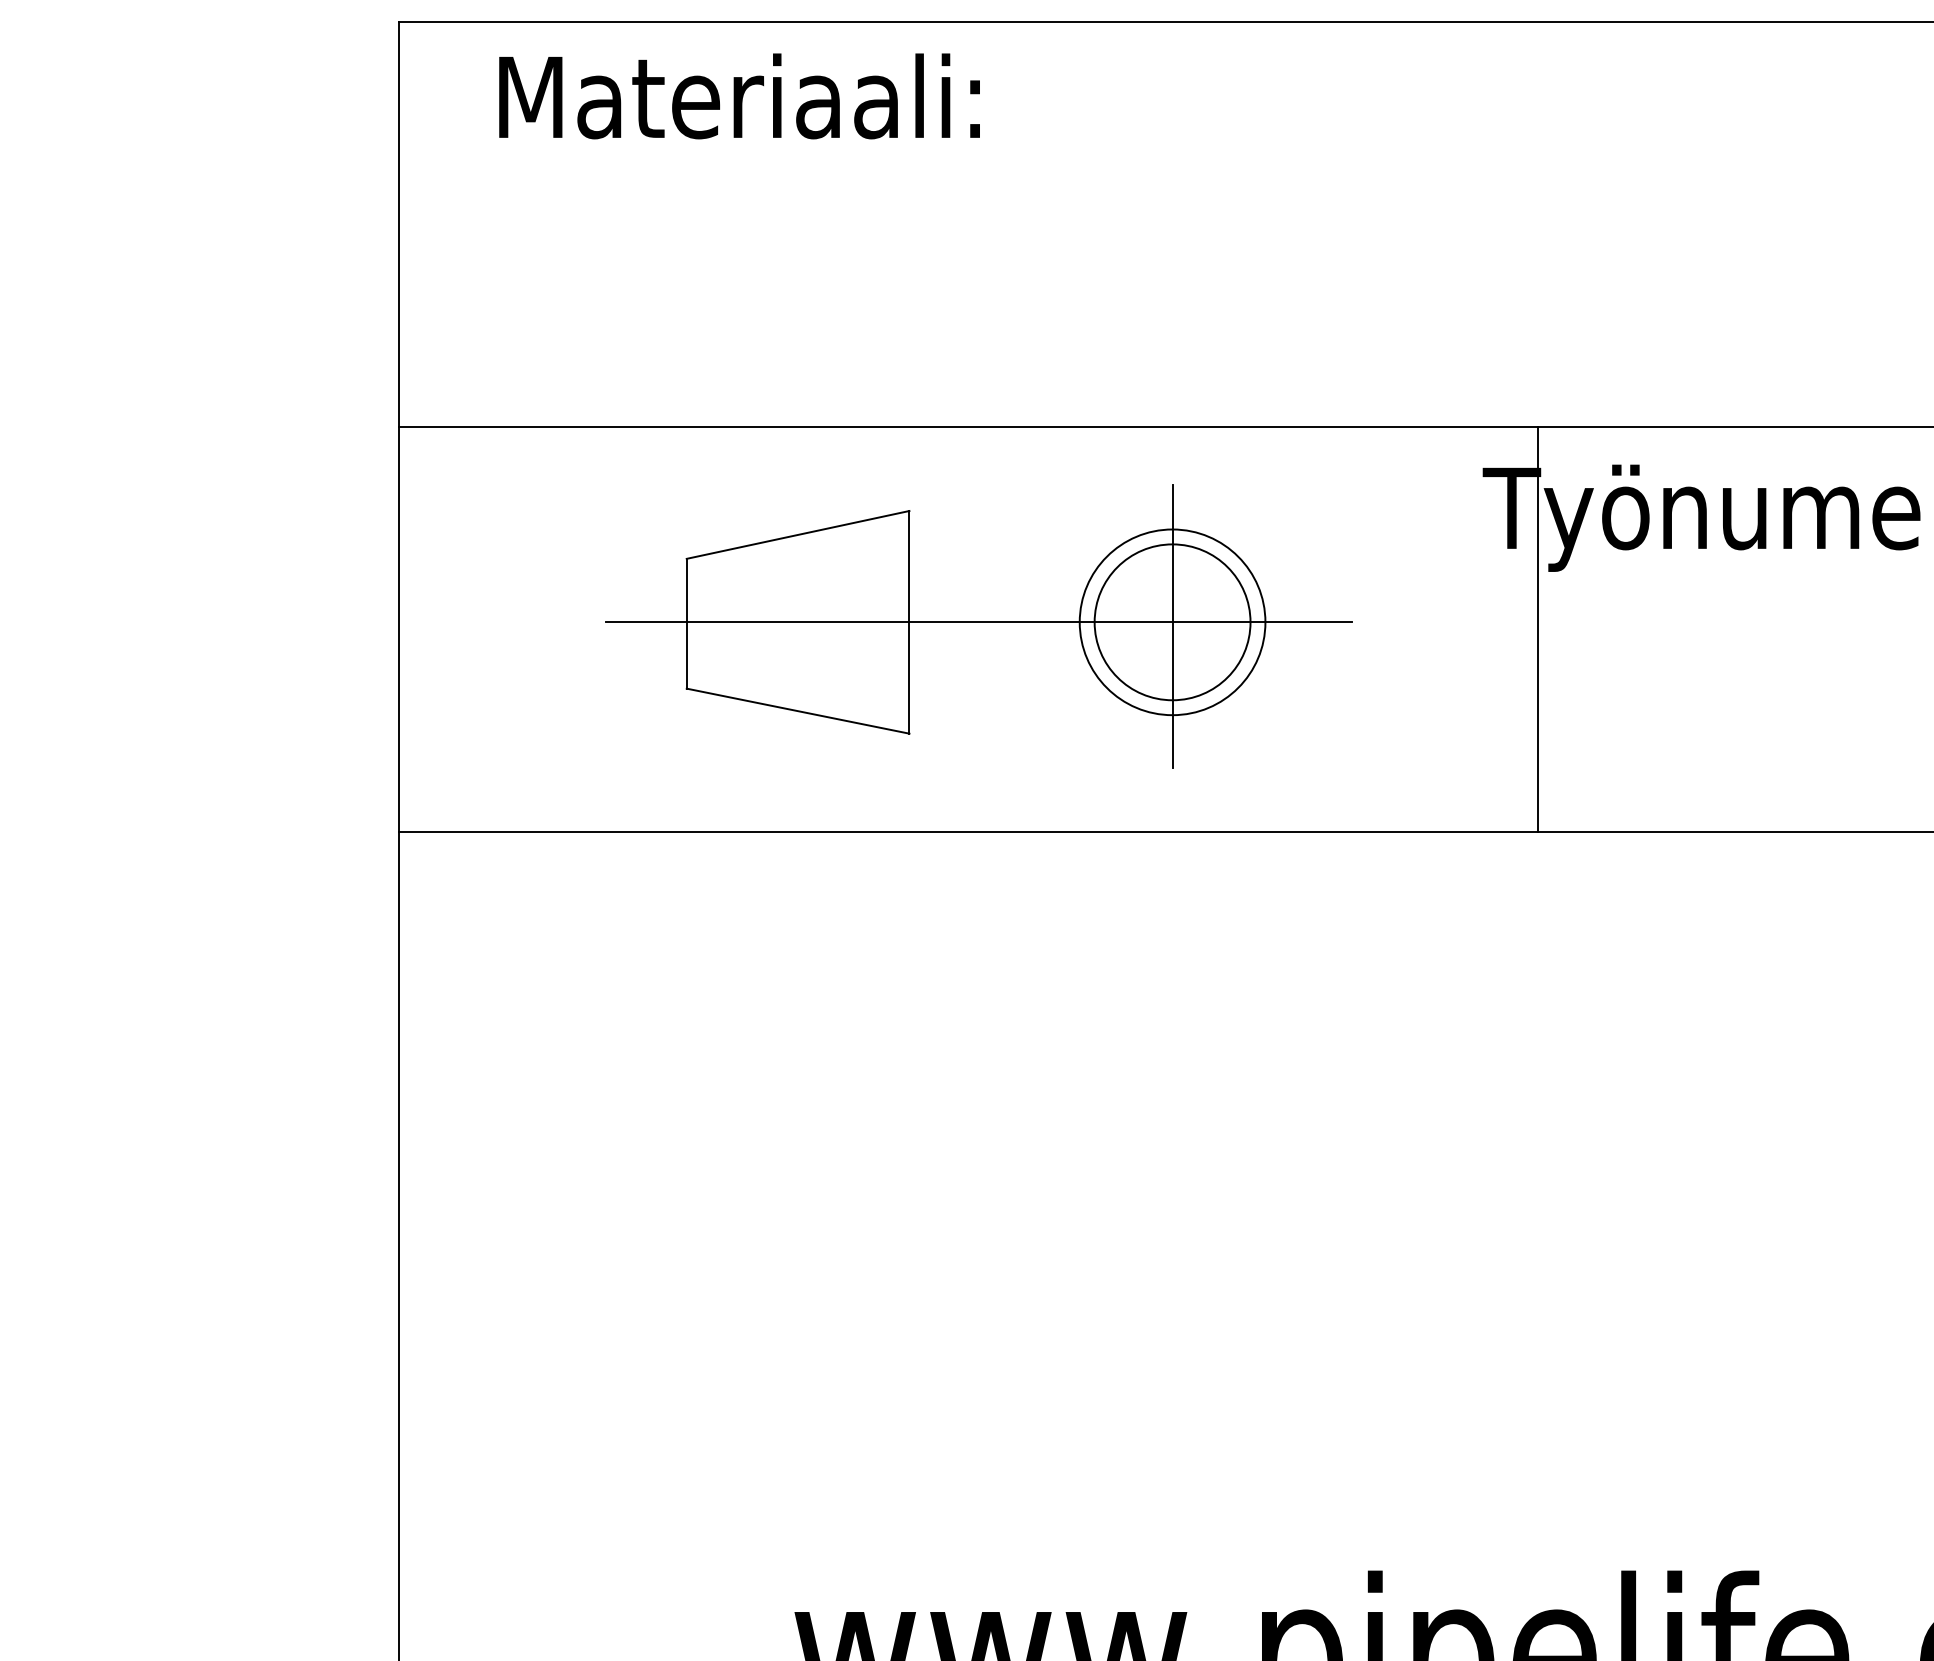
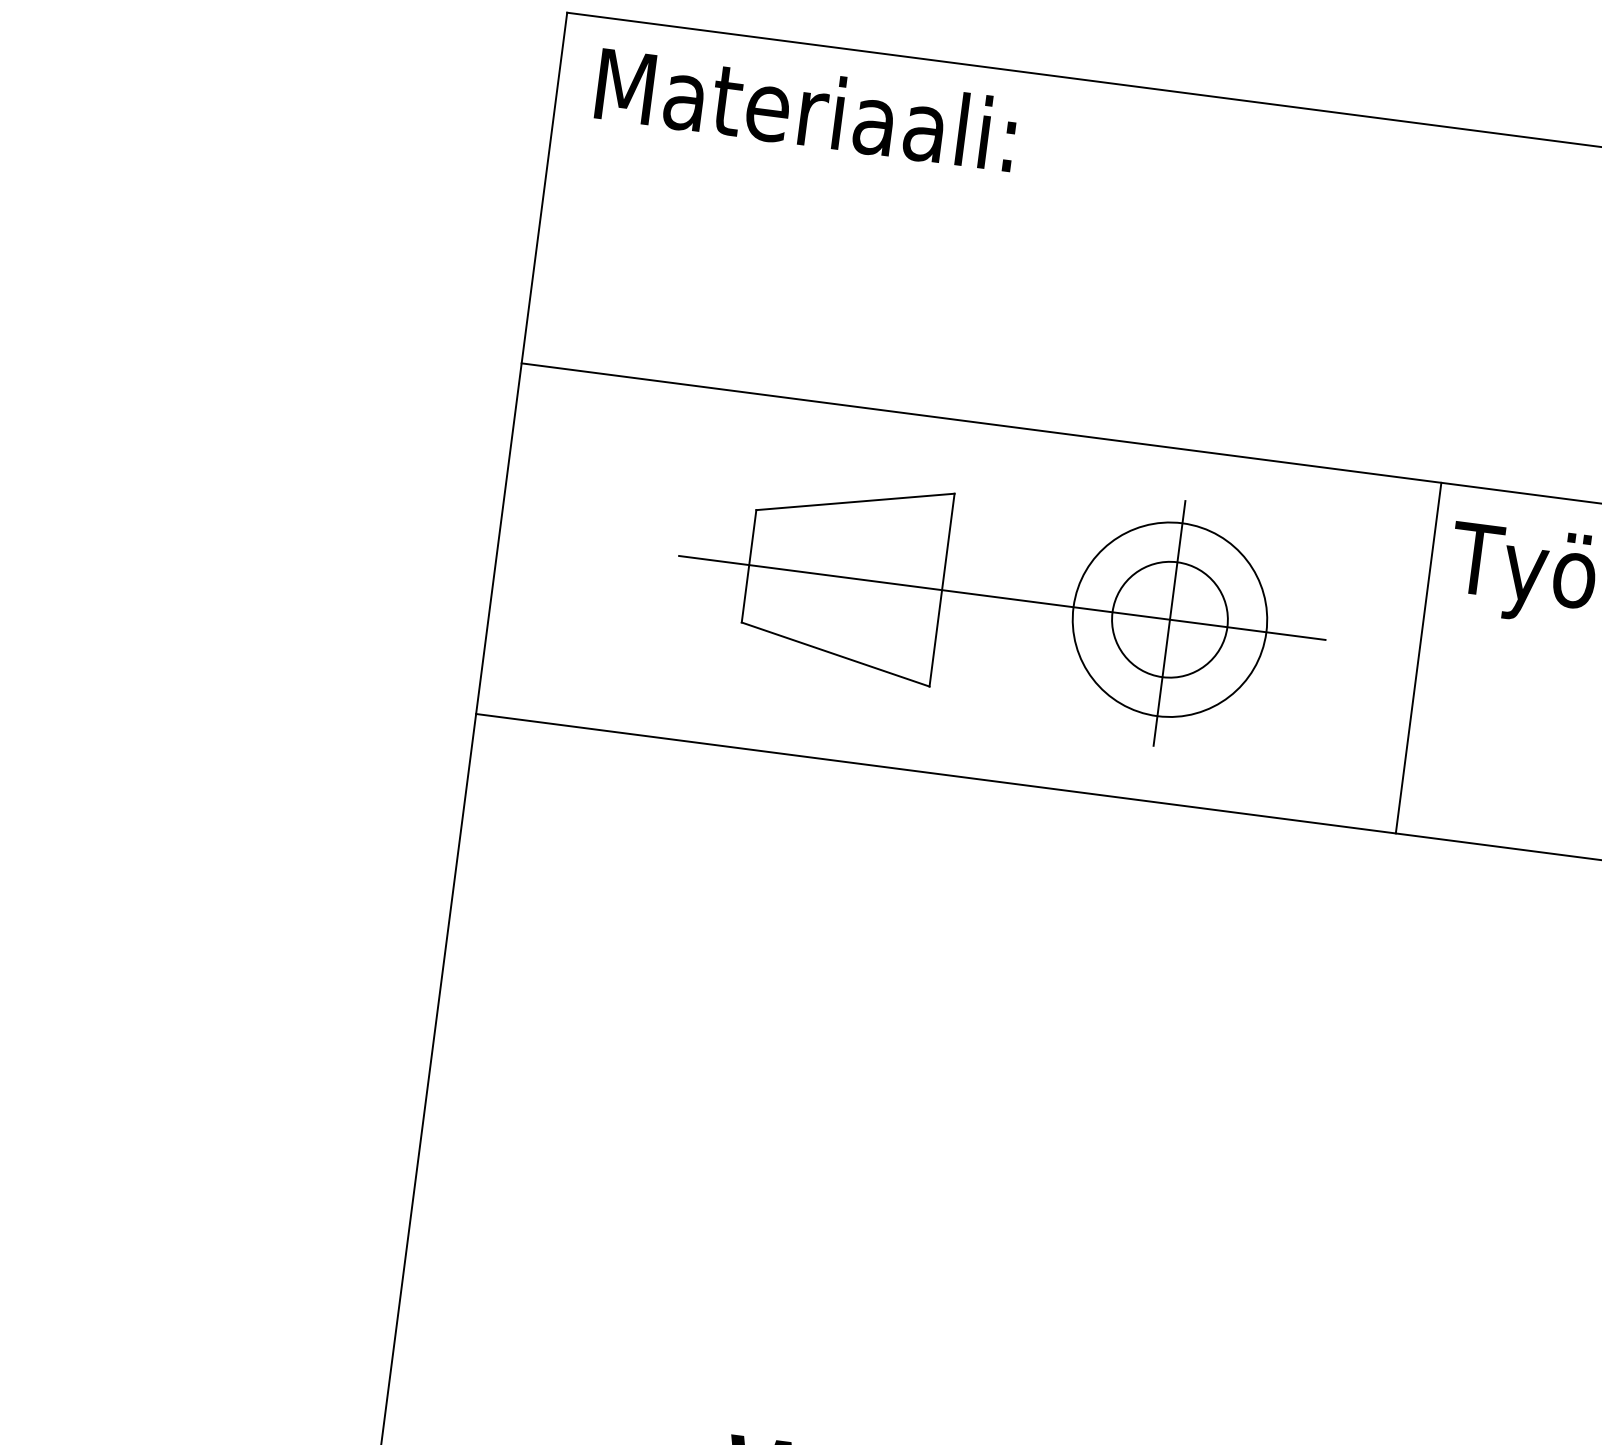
text: (739, 96) -> (806, 109), moved
circle: (1172, 622) -> (1169, 619), size x0.71
circle: (1172, 622) -> (1169, 619), size x1.43
line: (1537, 628) -> (1418, 657), moved

